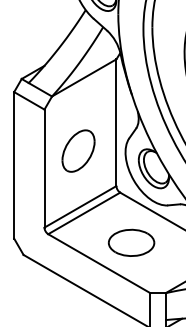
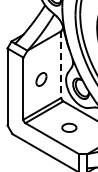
line: (116, 124) -> (61, 65), solid -> dashed
part: (78, 151) -> (41, 79), size x0.6
part: (131, 242) -> (69, 127), size x0.6

